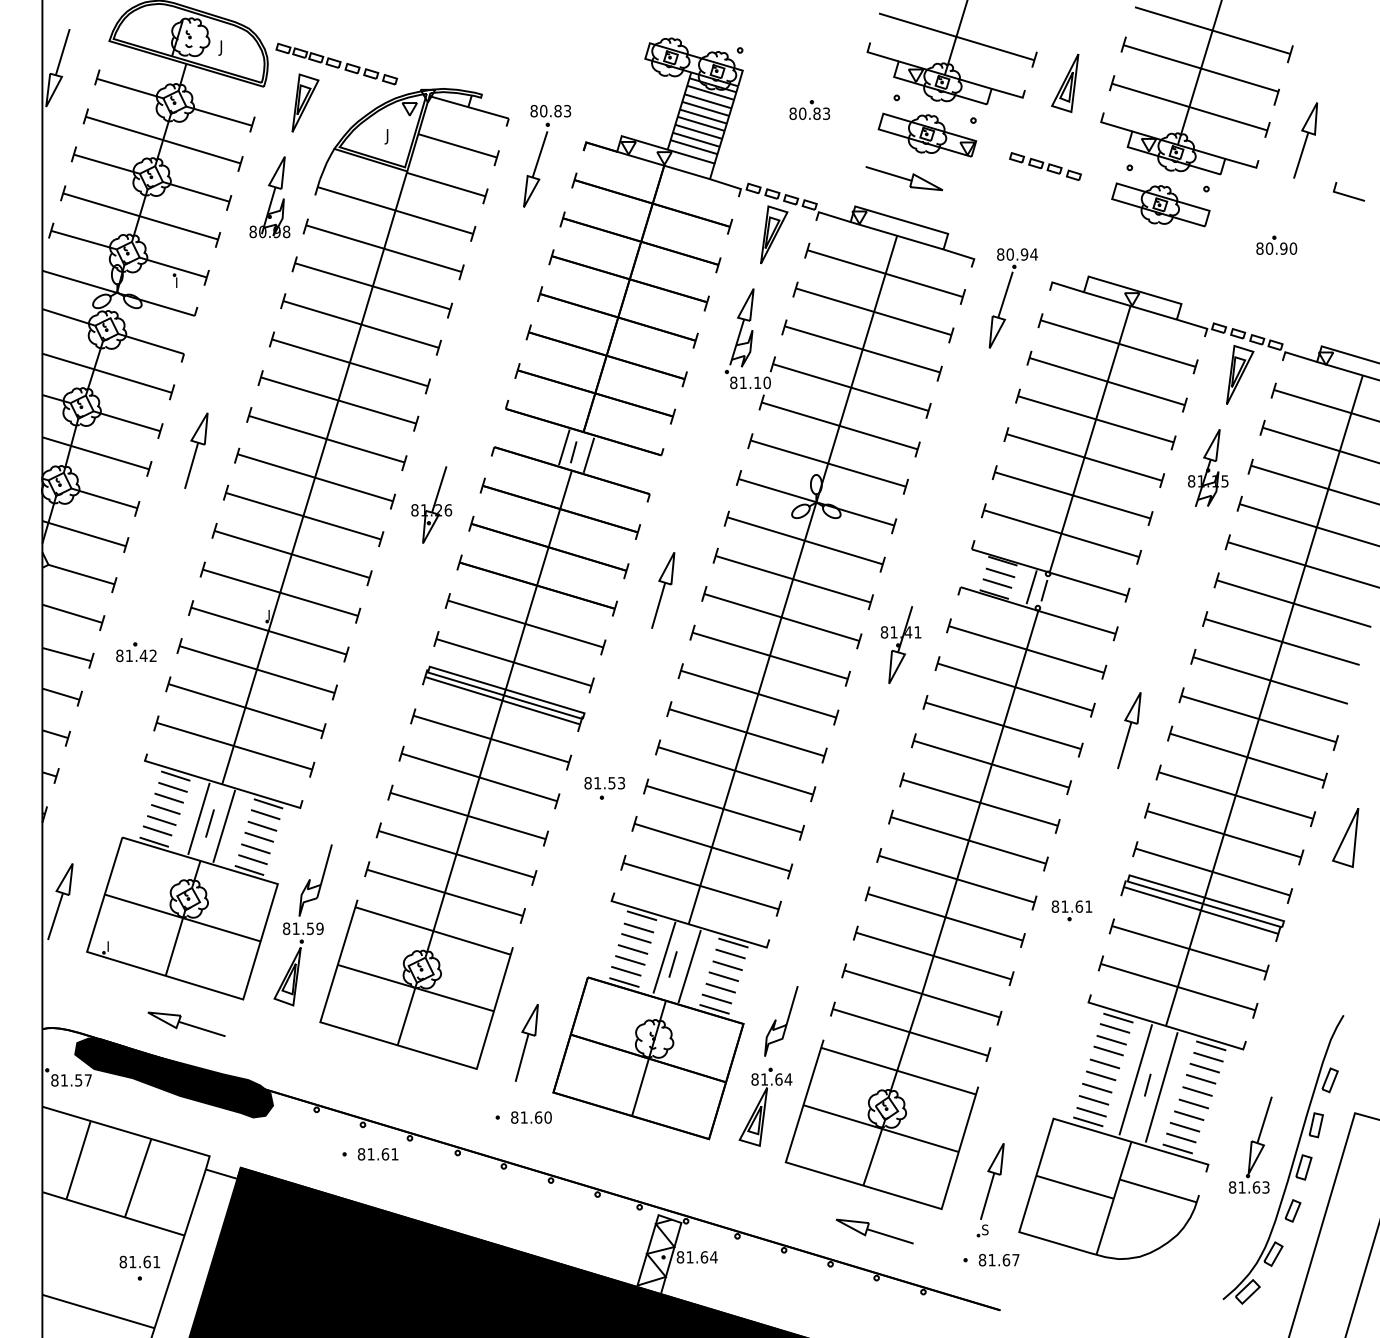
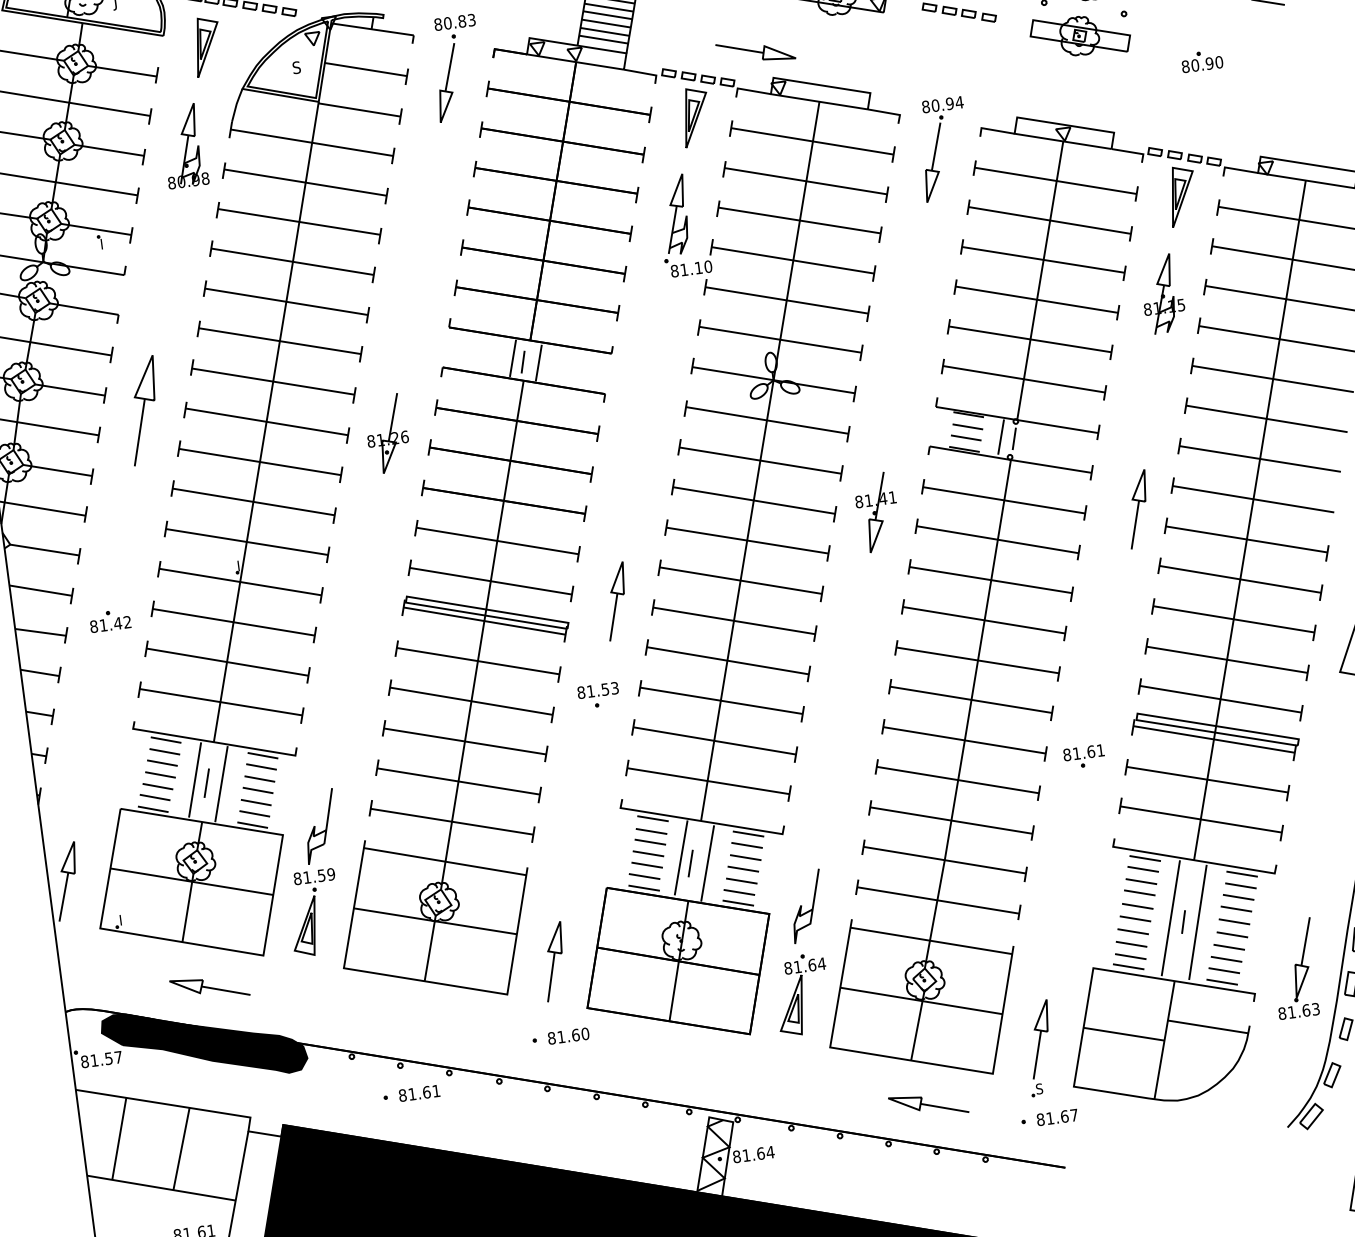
text: (388, 136) -> (295, 69), J -> S
part: (904, 178) -> (755, 51), moved
part: (196, 450) -> (143, 410), size x1.4
part: (663, 590) -> (616, 601), moved
part: (1129, 730) -> (1138, 509), moved

